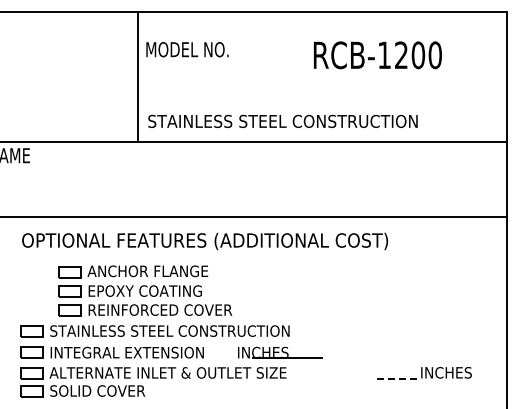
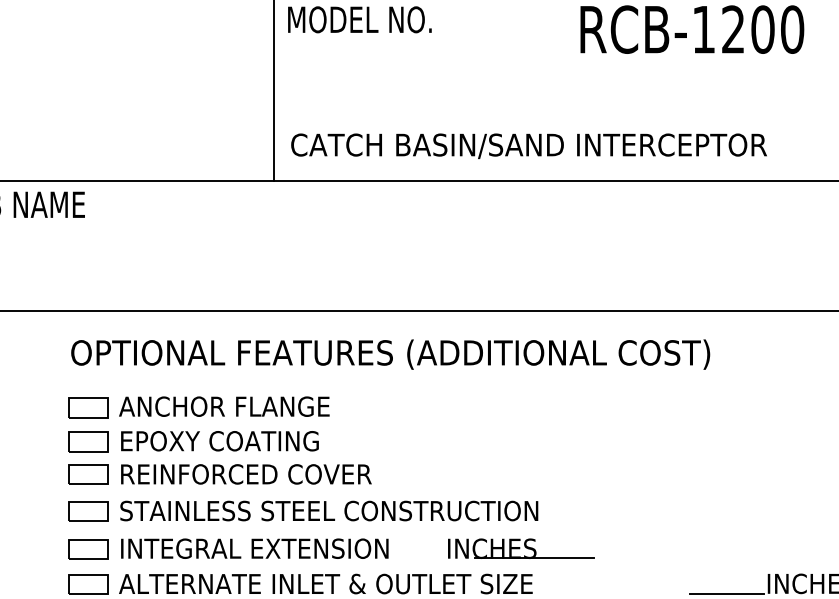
text: (284, 121) -> (529, 145), STAINLESS STEEL CONSTRUCTION -> CATCH BASIN/SAND INTERCEPTOR
part: (145, 290) -> (220, 440), moved
line: (398, 378) -> (728, 593), dashed -> solid

